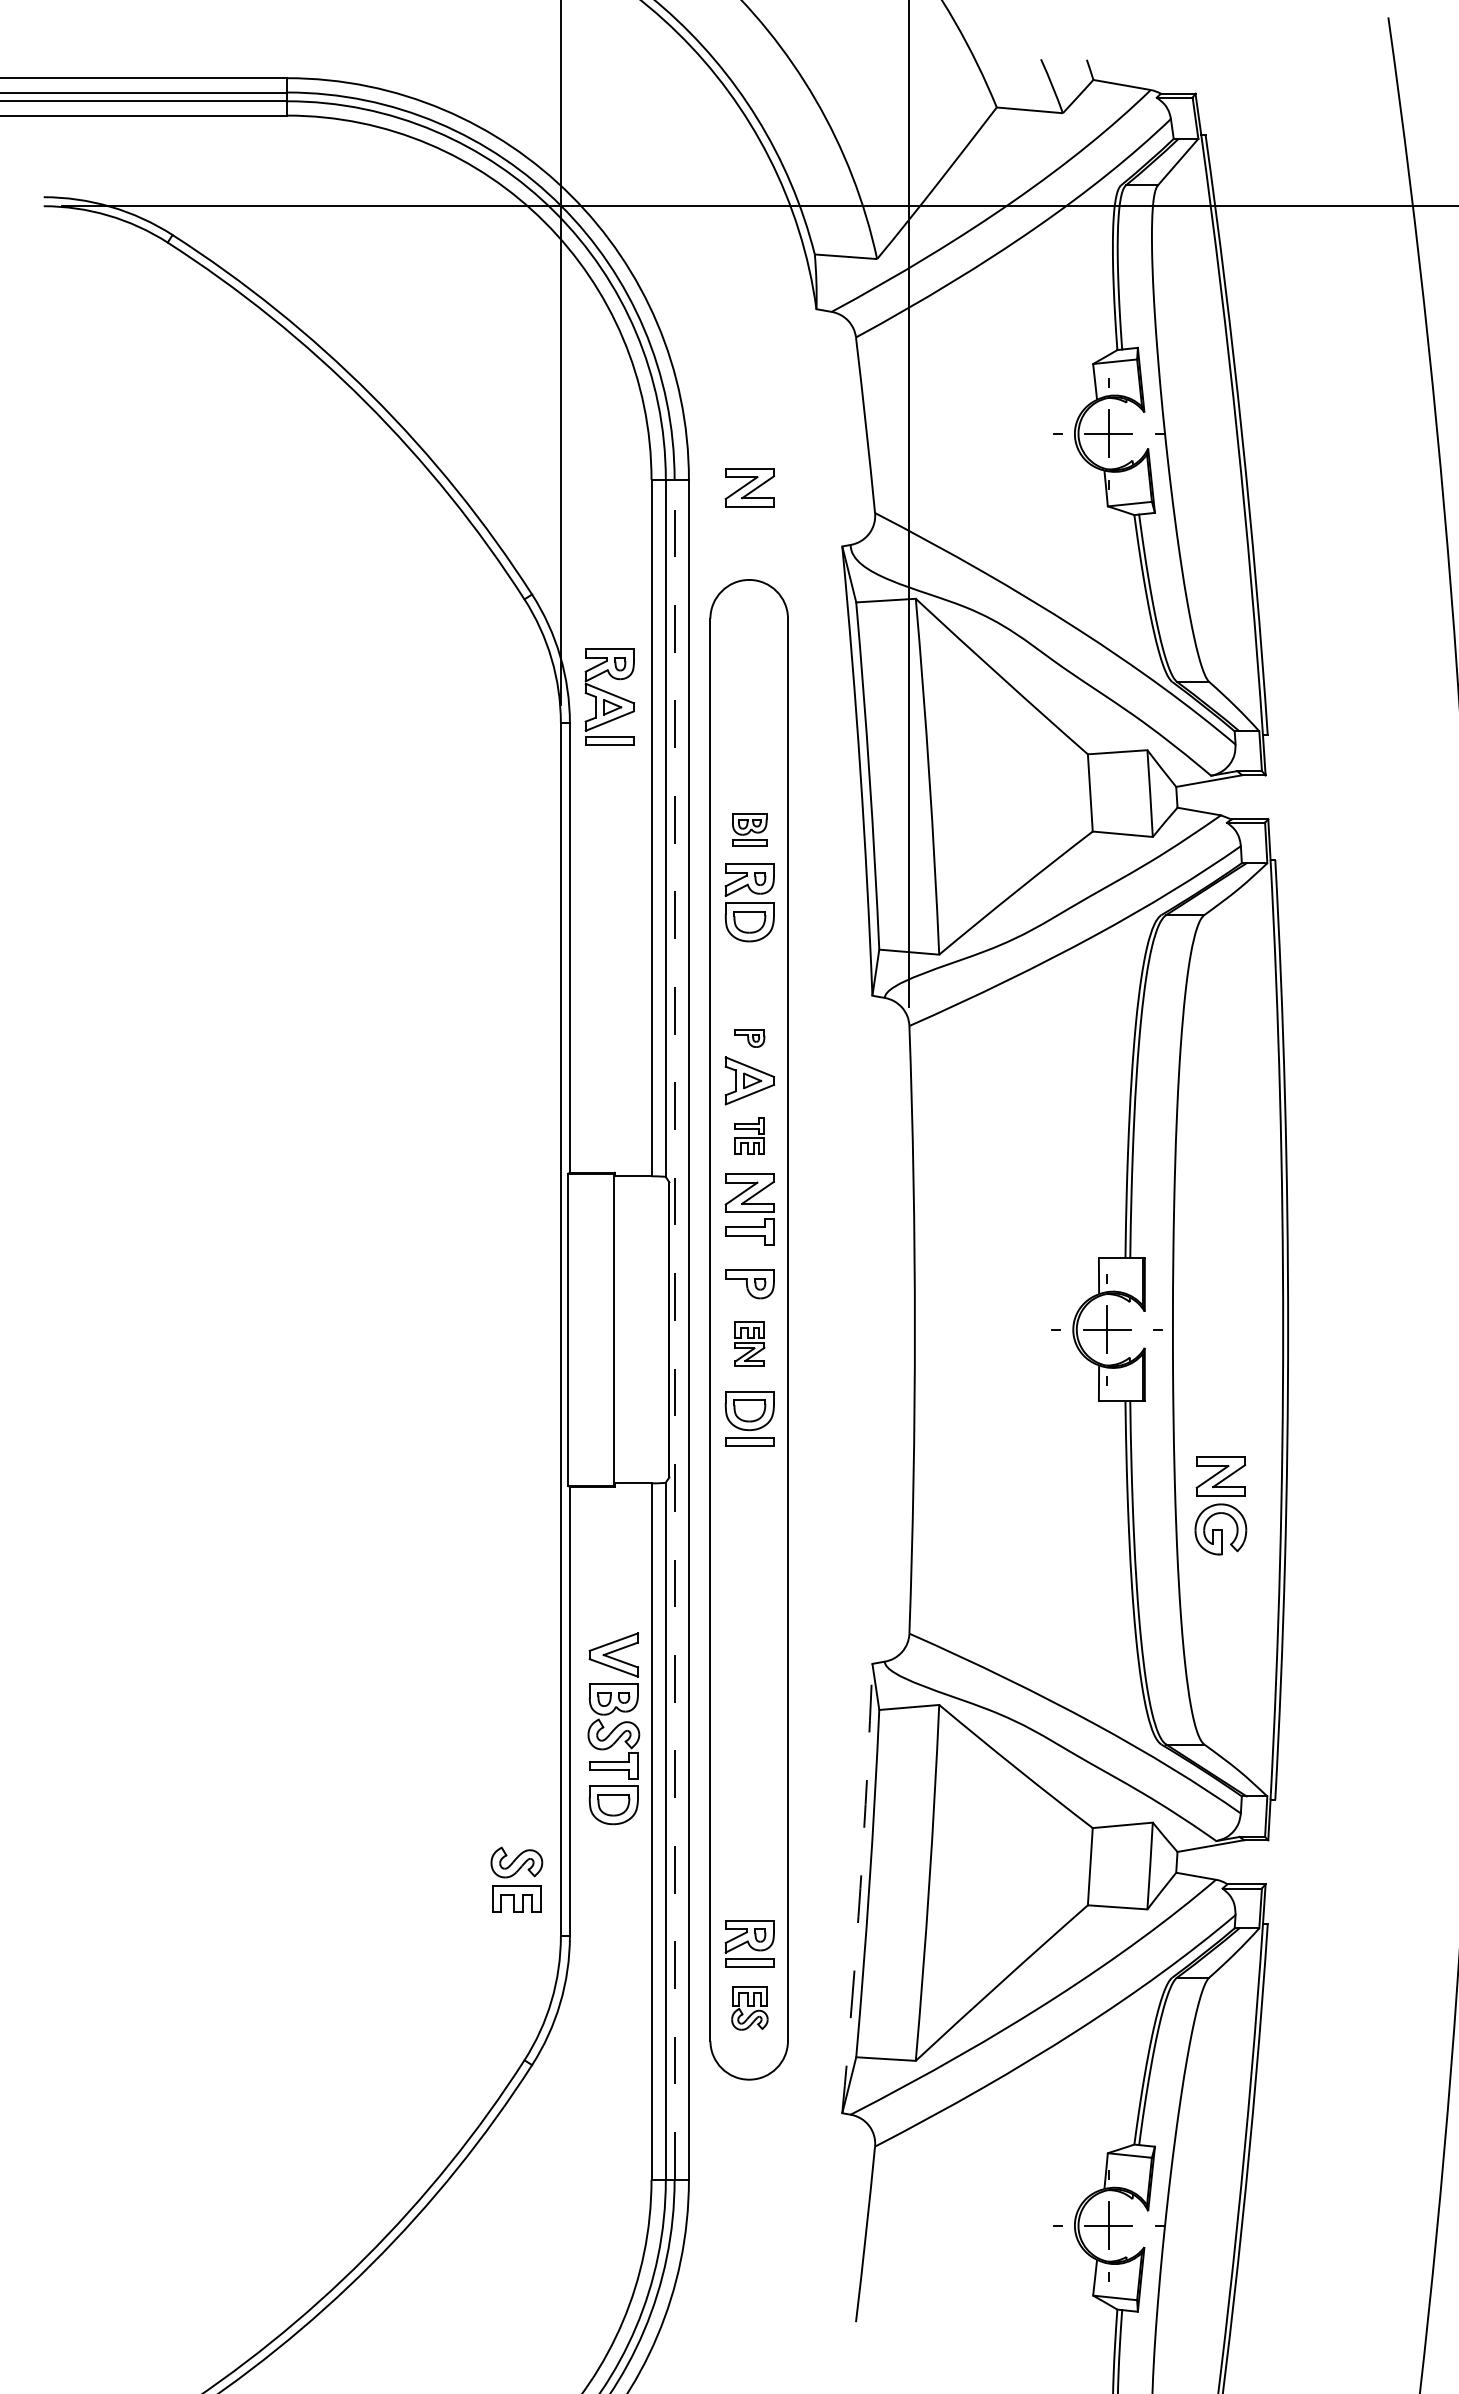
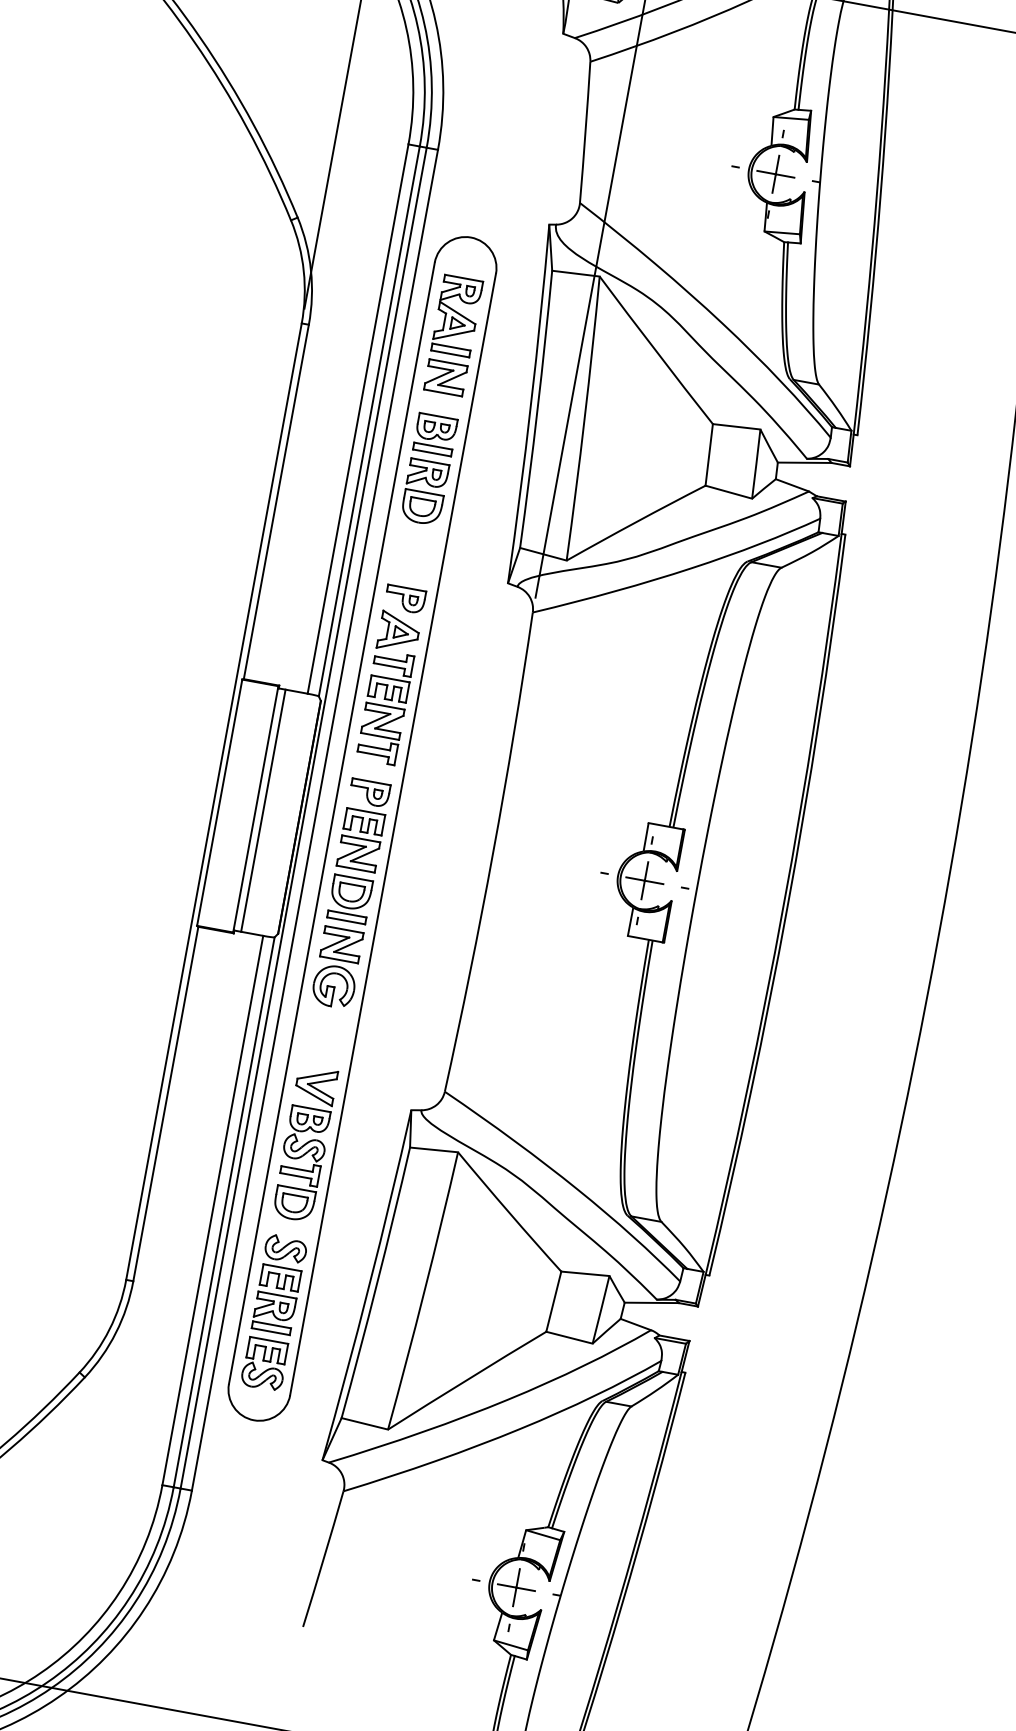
part: (749, 487) -> (445, 377), moved
part: (609, 696) -> (457, 315), moved
part: (749, 829) -> (435, 434), size x1.43
part: (749, 1038) -> (404, 599), size x1.67
part: (749, 1135) -> (390, 675), size x1.67
line: (623, 1329) -> (263, 810), added
line: (674, 1329) -> (303, 817), dashed -> solid
part: (749, 1344) -> (360, 840), size x1.67
part: (1220, 1505) -> (337, 967), moved
part: (613, 1728) -> (305, 1143), moved
part: (516, 1879) -> (283, 1262), moved
arc: (860, 1888) -> (369, 1285), dashed -> solid
part: (749, 2008) -> (264, 1364), size x1.43

